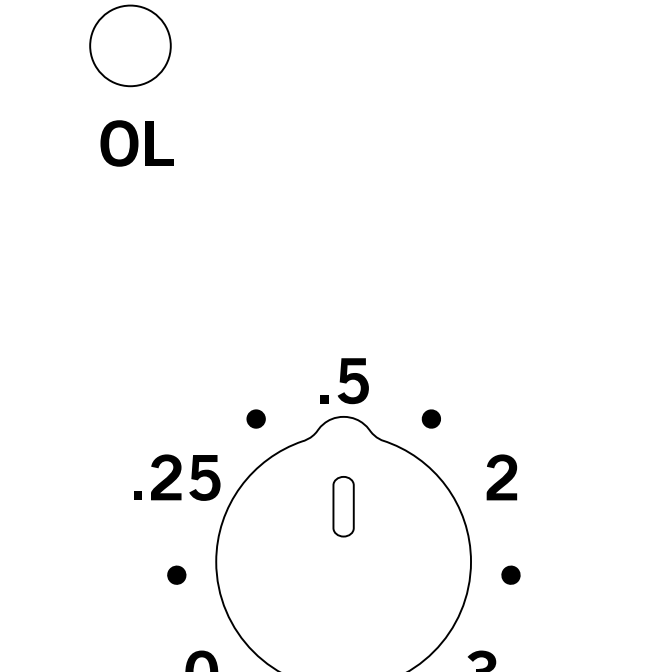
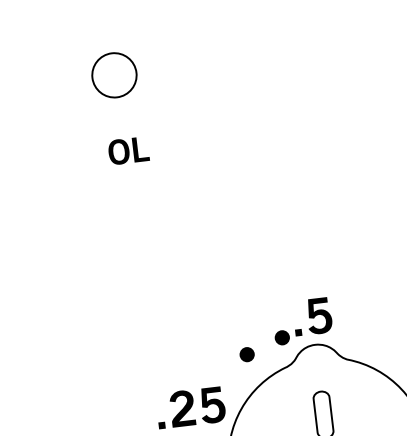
circle: (130, 45) -> (114, 75), size x0.7
part: (136, 143) -> (128, 150), size x0.7
part: (302, 402) -> (281, 337), added
fill: (431, 418) -> (383, 337), removed

